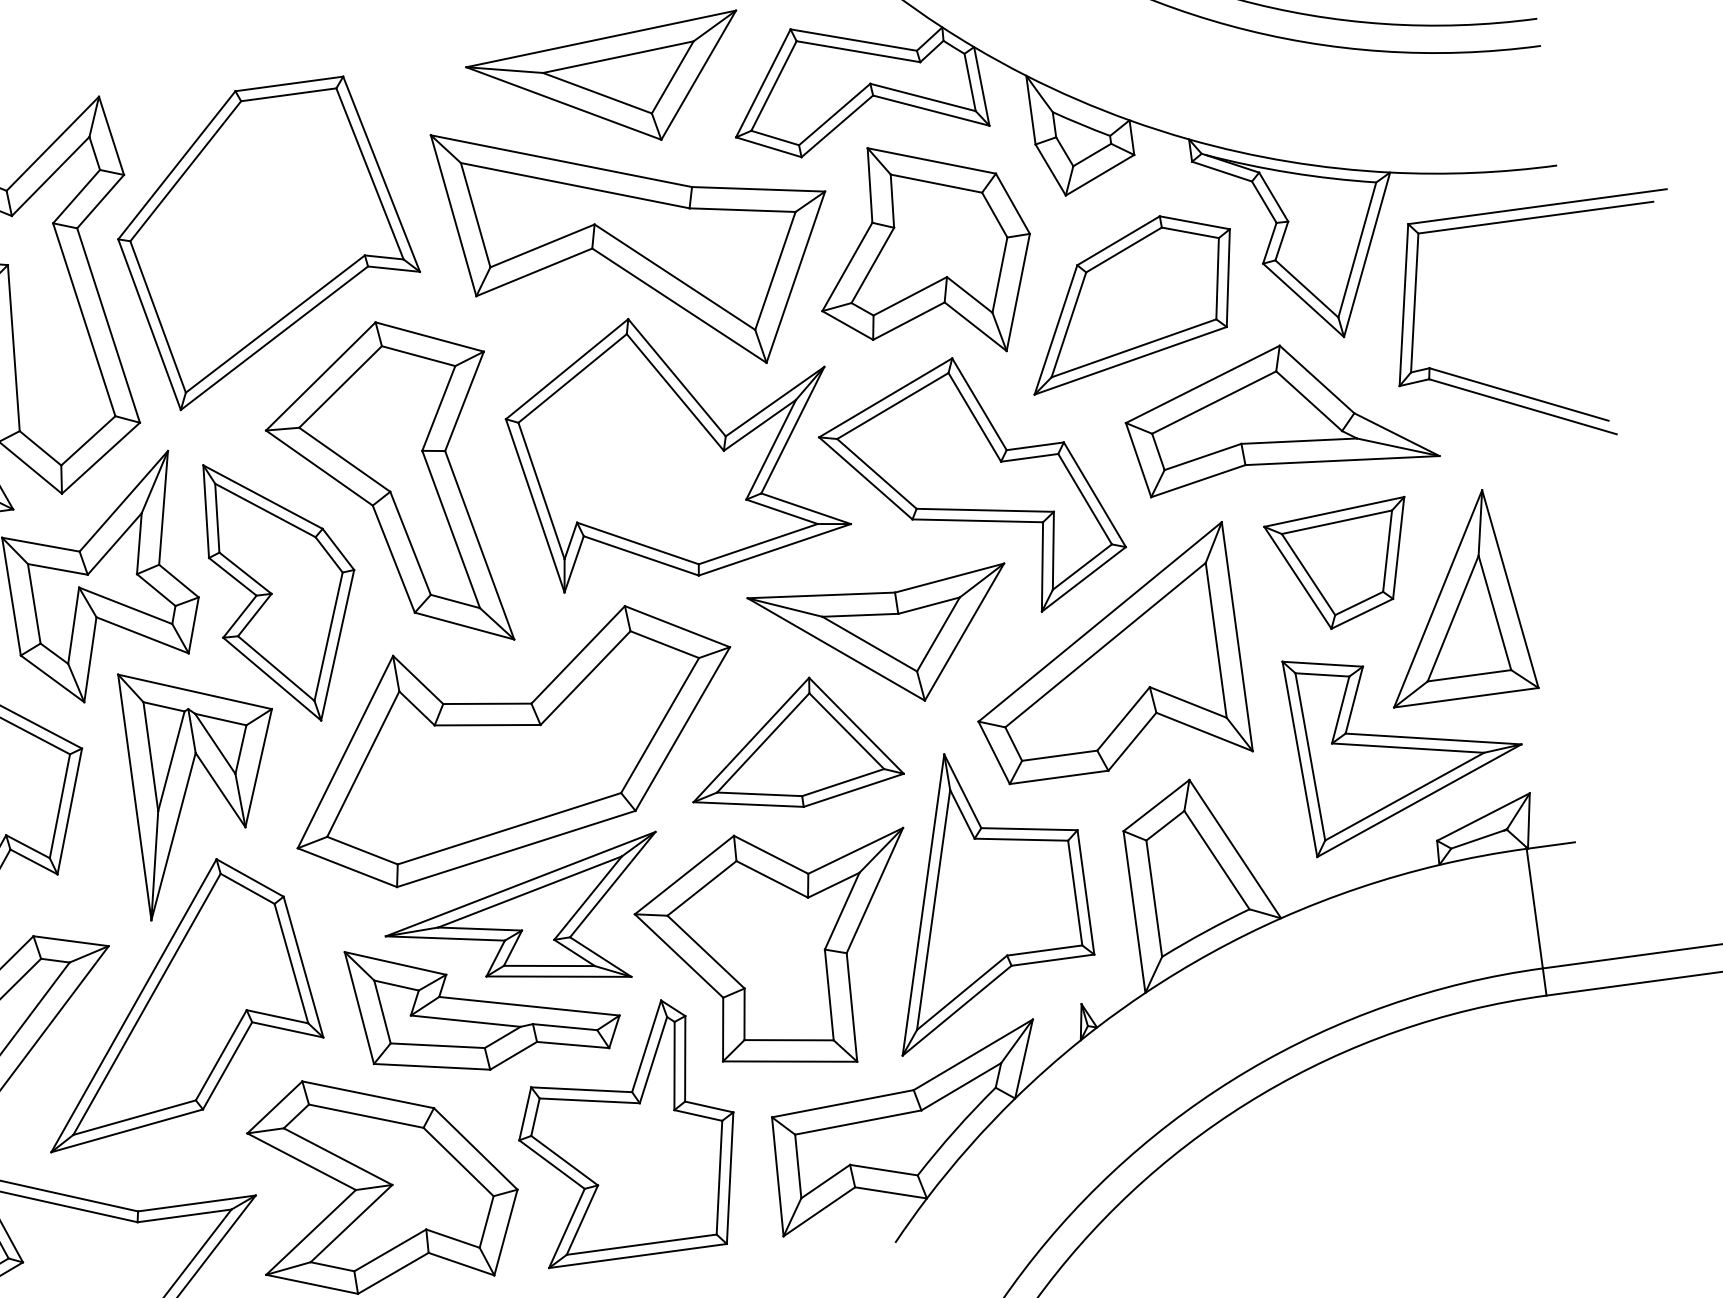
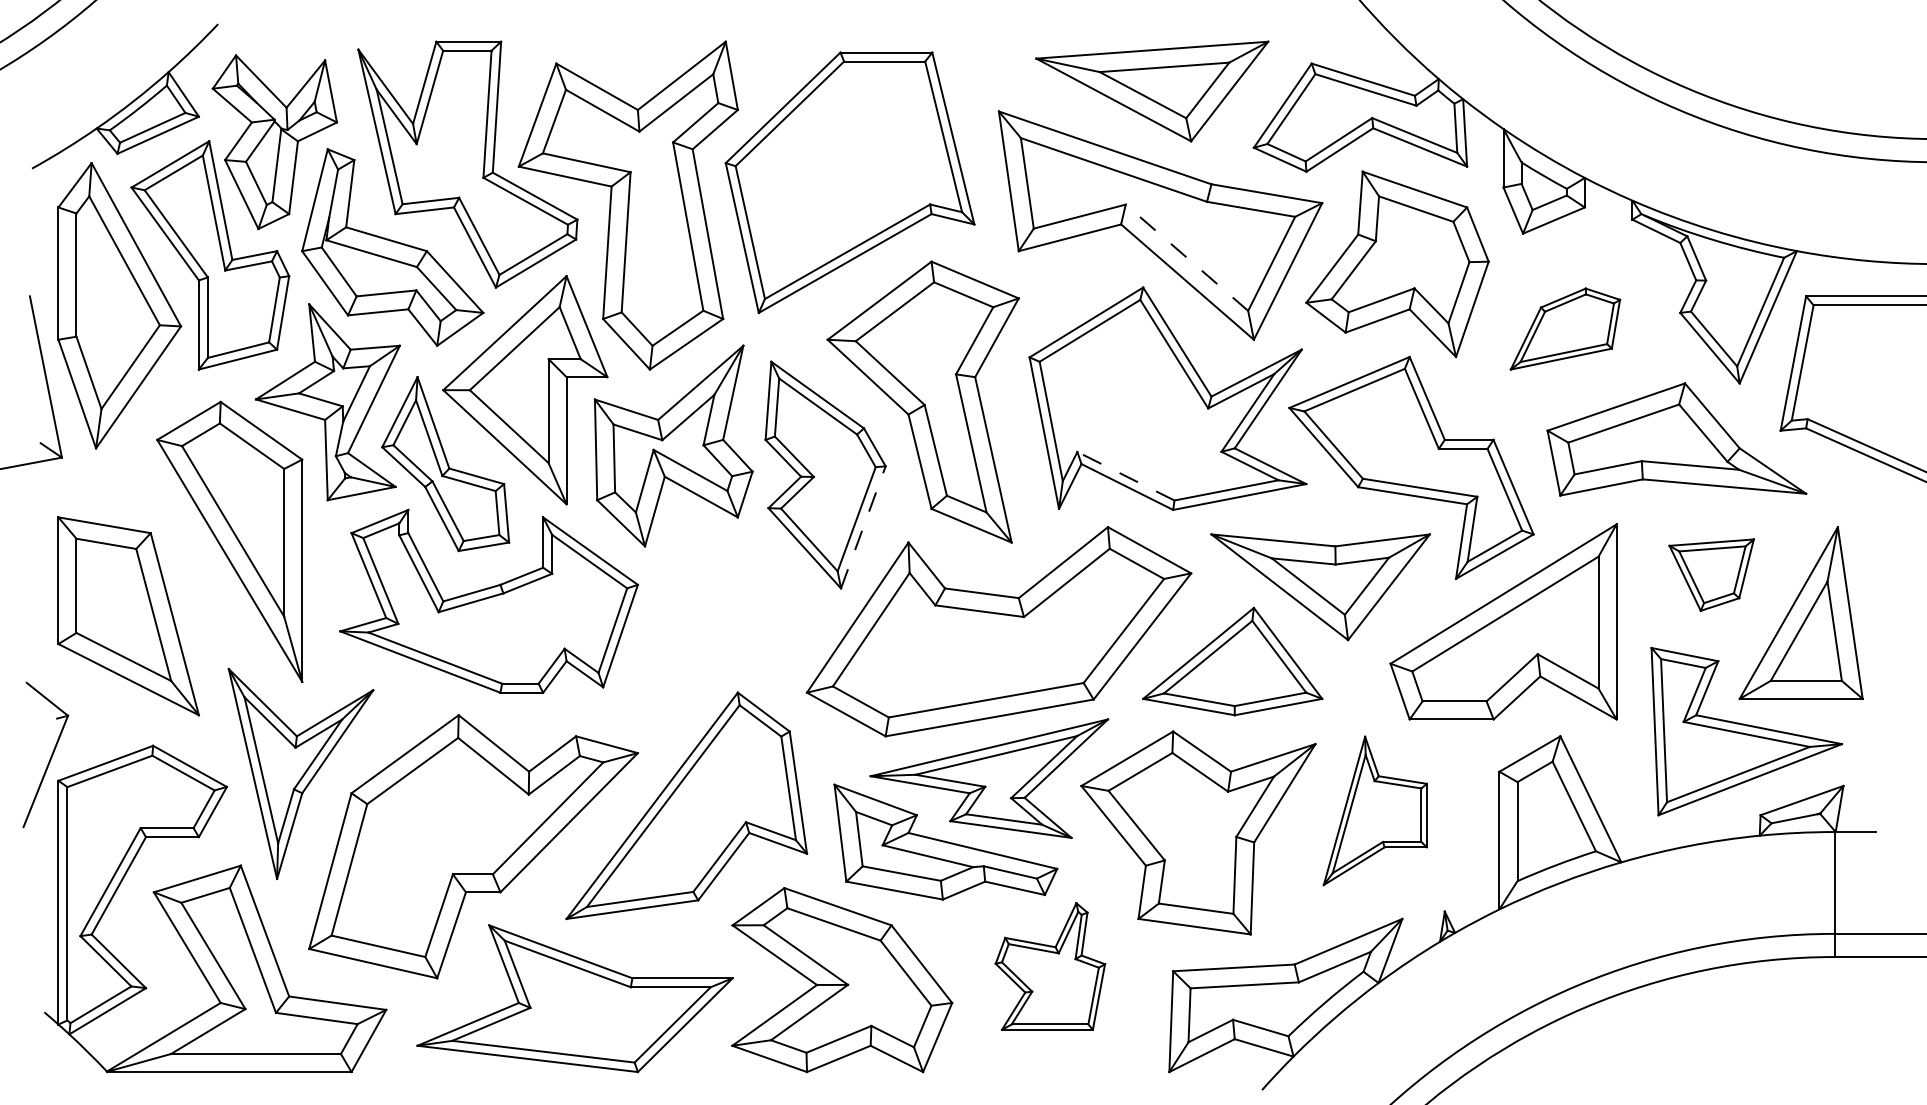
line: (674, 276) -> (1186, 257), solid -> dashed
part: (1130, 300) -> (1565, 328), size x0.6
line: (637, 543) -> (1125, 476), solid -> dashed
part: (1341, 567) -> (1711, 575), size x0.7
line: (337, 644) -> (863, 526), solid -> dashed
part: (214, 782) -> (744, 628), removed
part: (984, 896) -> (1375, 810), size x0.6
part: (627, 1131) -> (1050, 966), size x0.6

